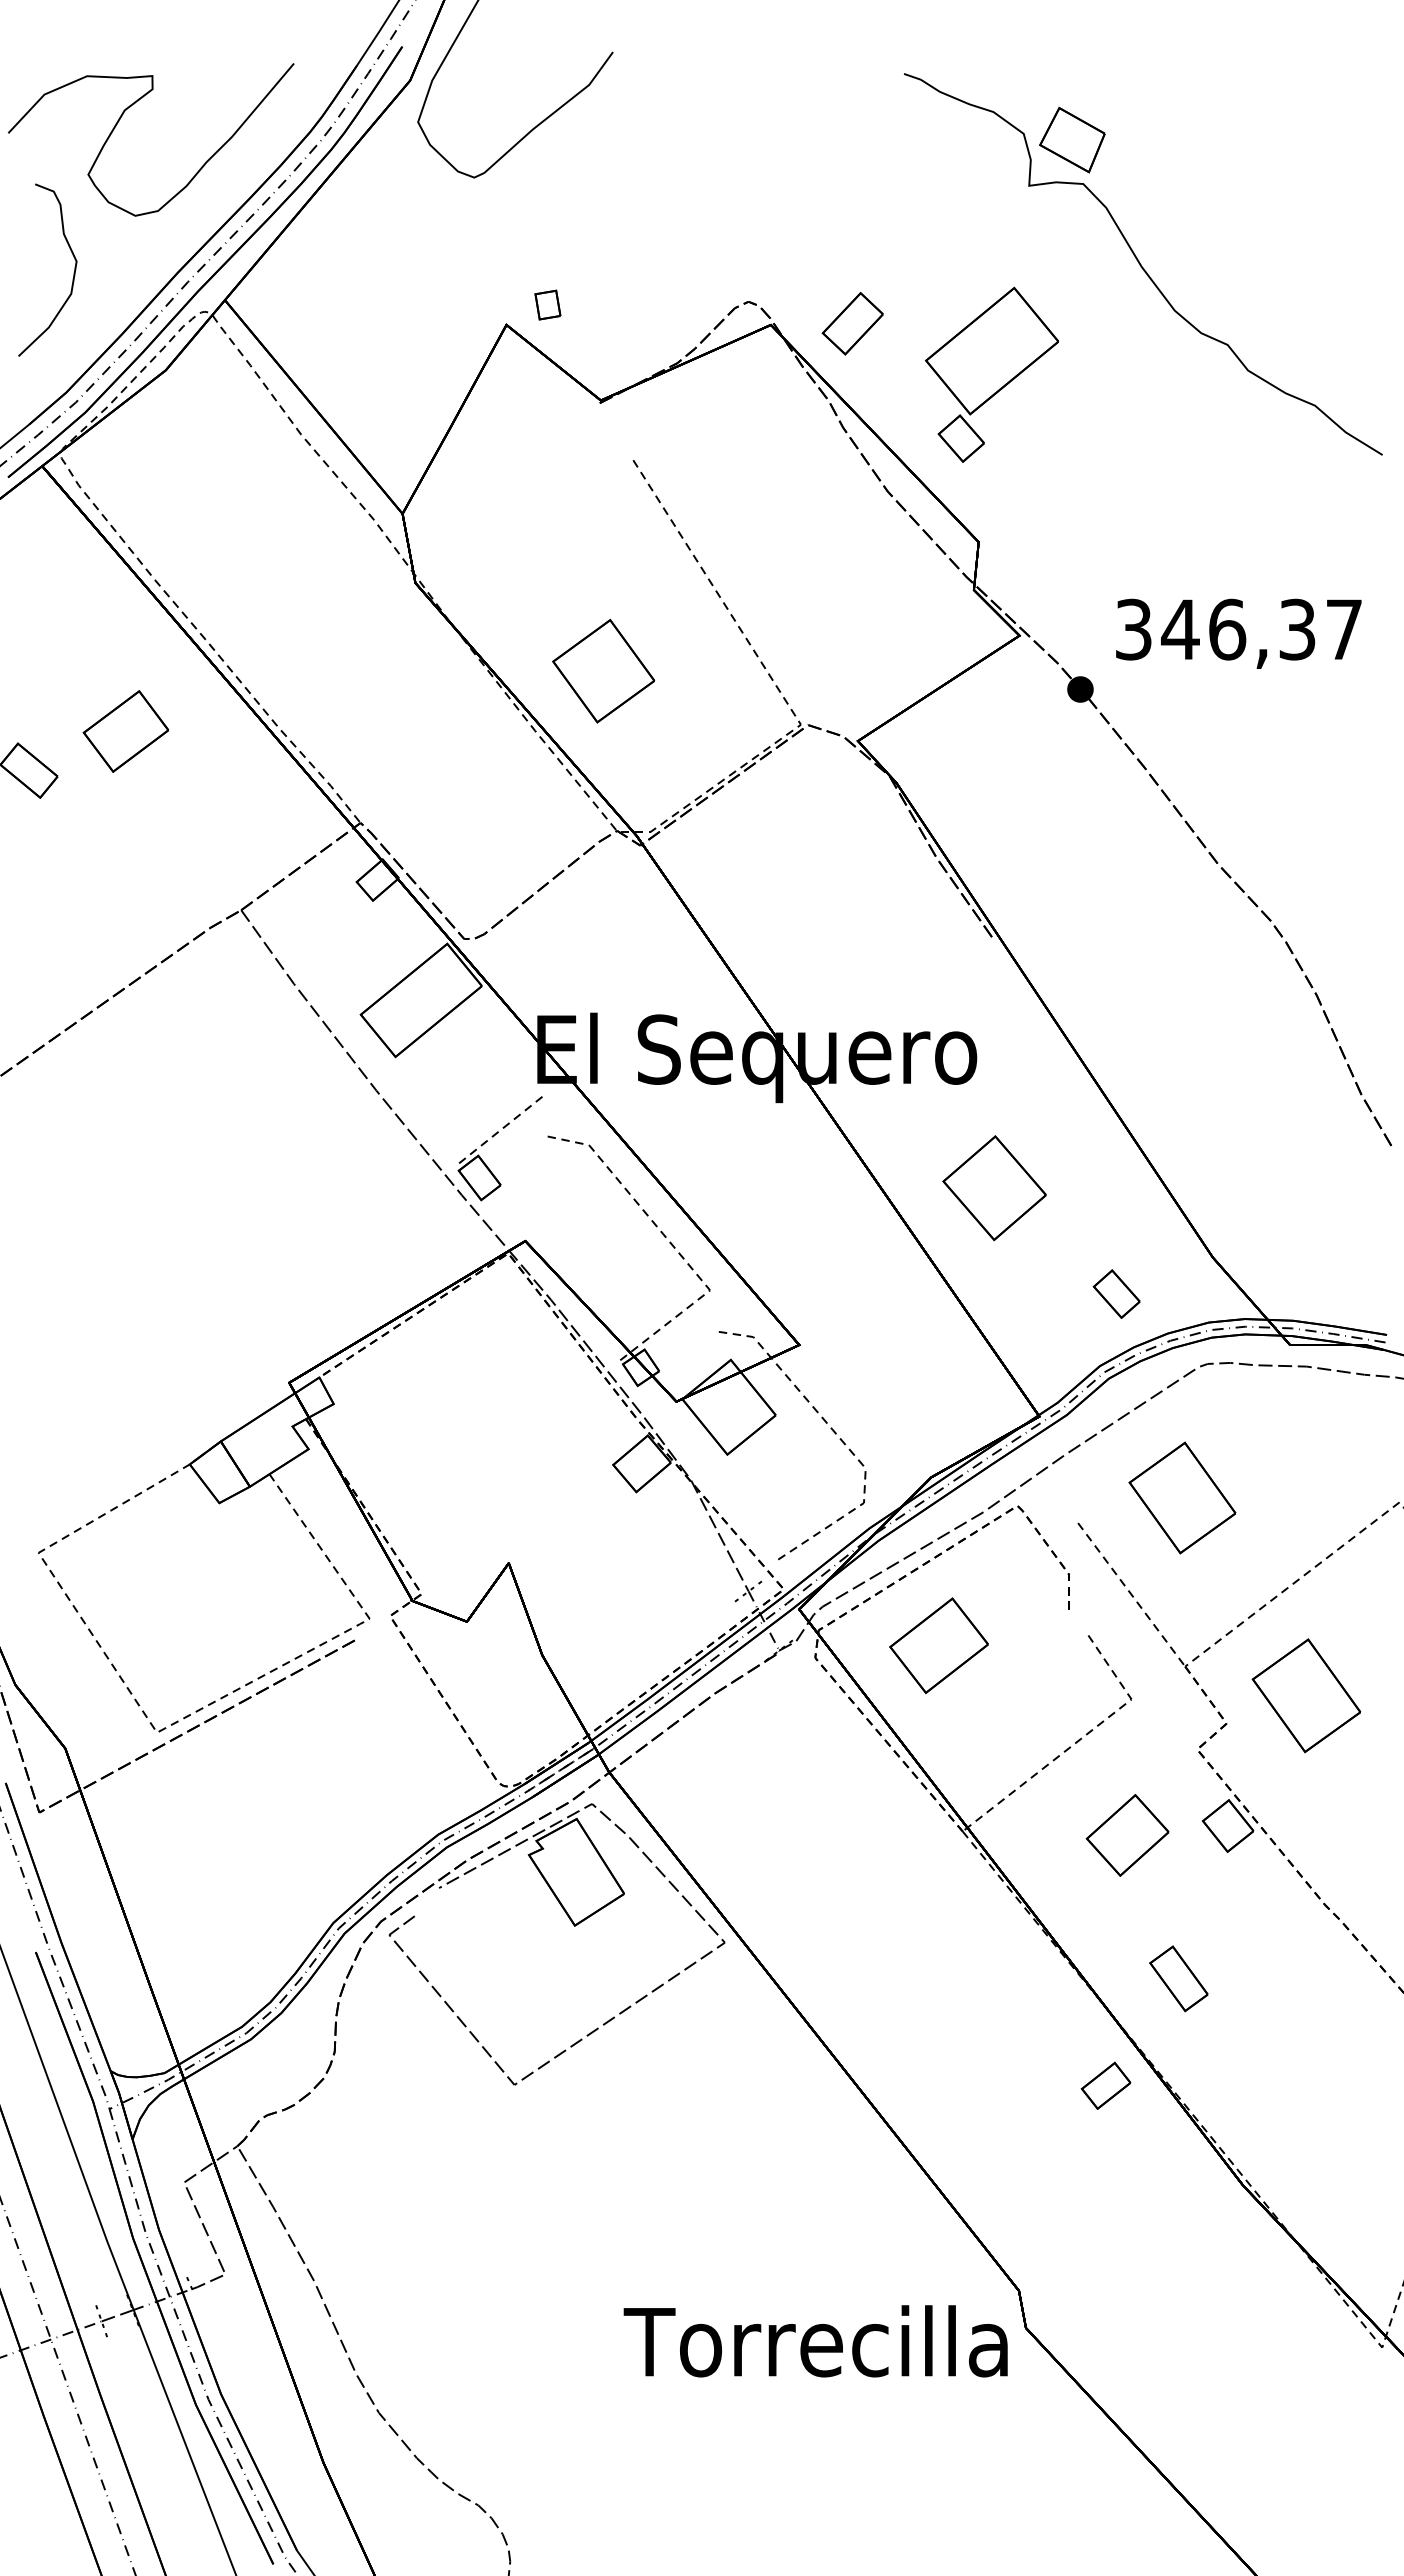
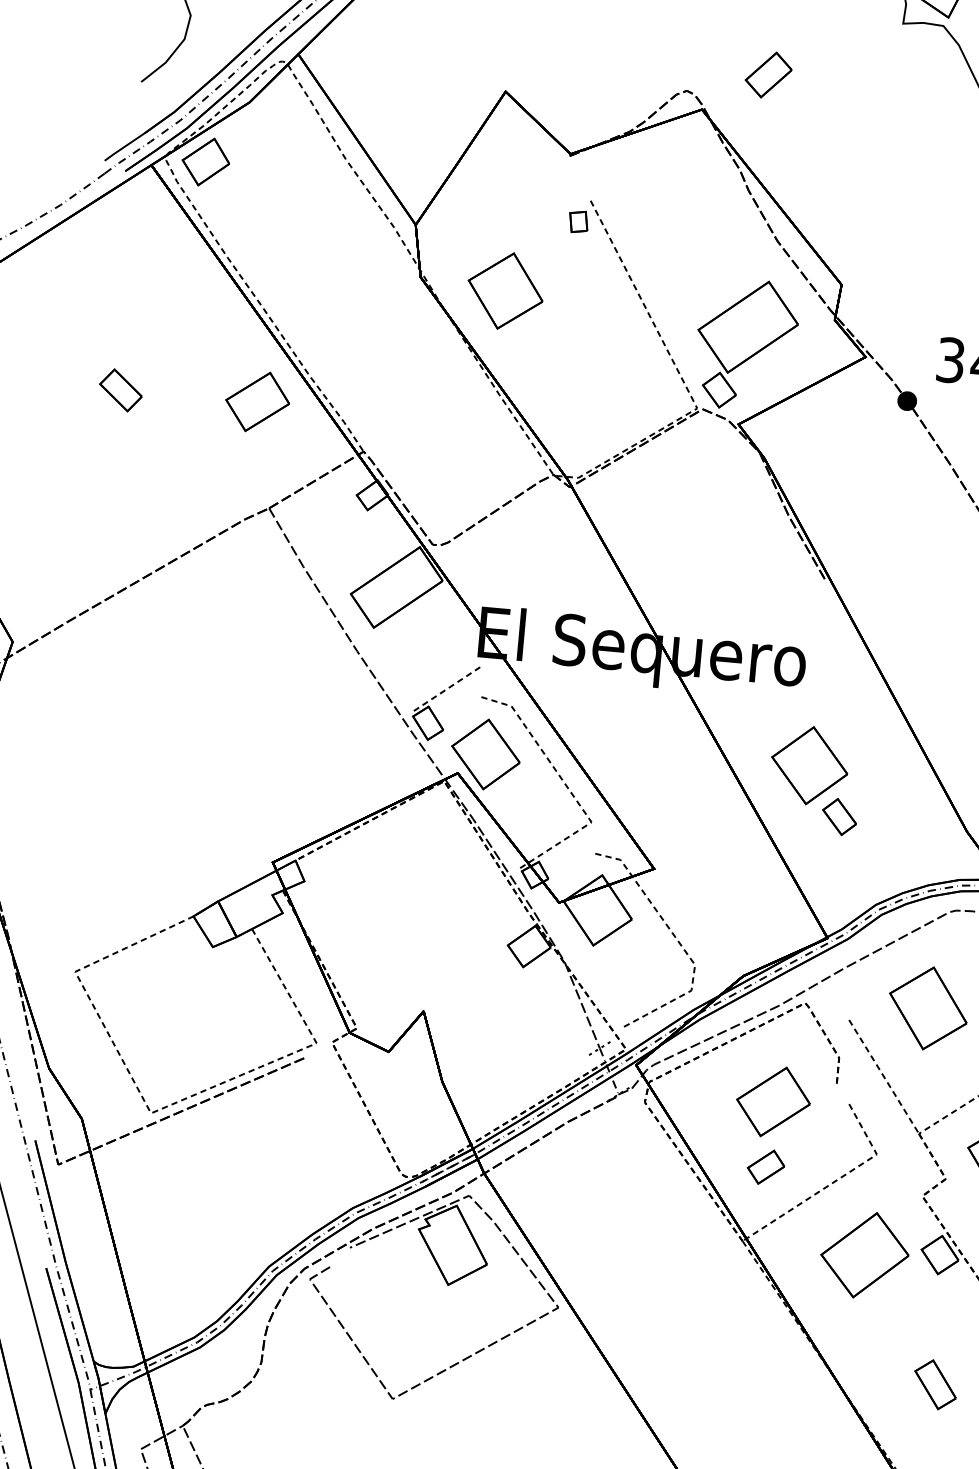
part: (547, 304) -> (578, 221), moved
part: (852, 323) -> (768, 74), moved
part: (991, 374) -> (746, 344), moved
part: (114, 455) -> (205, 162), added
part: (603, 671) -> (505, 291), moved
part: (125, 731) -> (257, 401), moved
part: (560, 1212) -> (485, 754), added
part: (1116, 1293) -> (839, 816), moved
part: (938, 1645) -> (773, 1101), moved
part: (1127, 1835) -> (864, 1255), size x1.43
part: (1178, 1978) -> (935, 1384), moved
part: (1105, 2085) -> (765, 1166), moved

